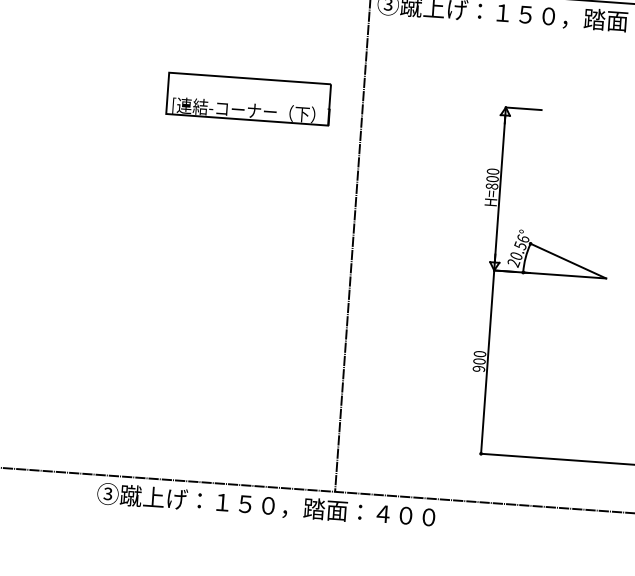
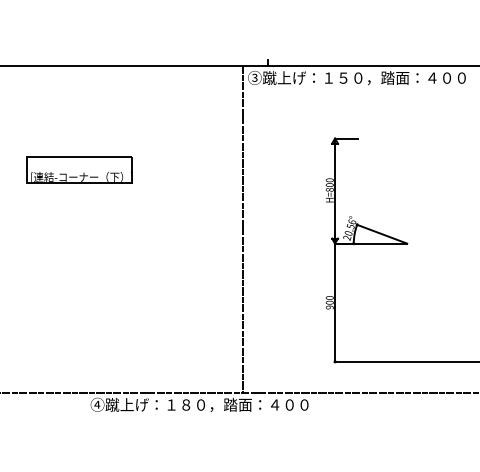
part: (248, 98) -> (79, 169), moved
text: (177, 498) -> (142, 404), ③蹴上げ：１５０，踏面：４００ -> ④蹴上げ：１８０，踏面：４００

